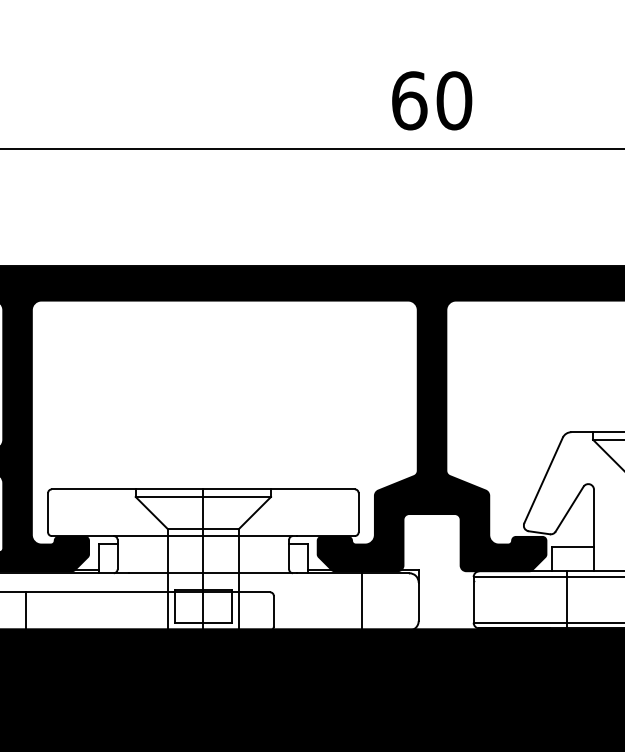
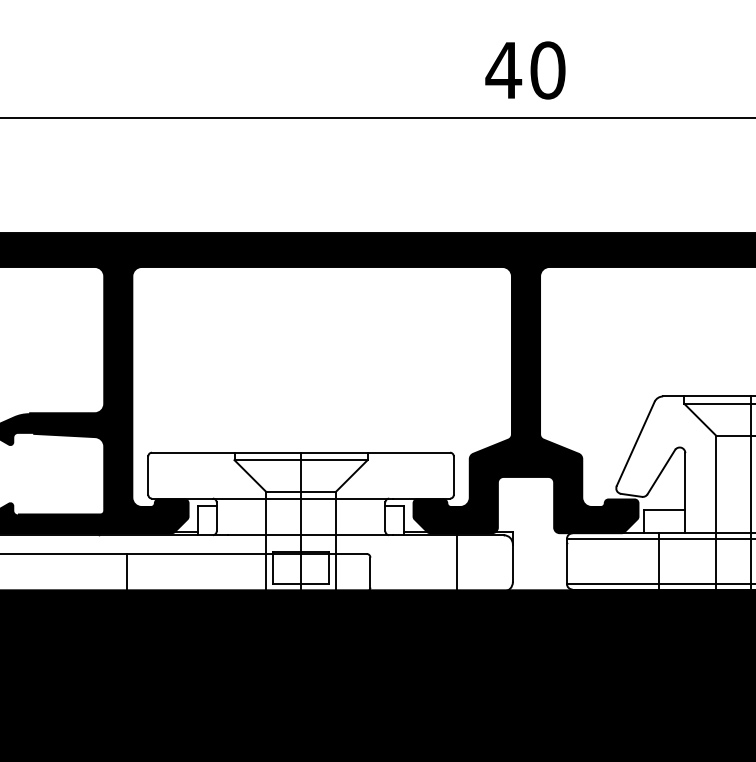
text: (409, 100) -> (503, 70), 60 -> 40

